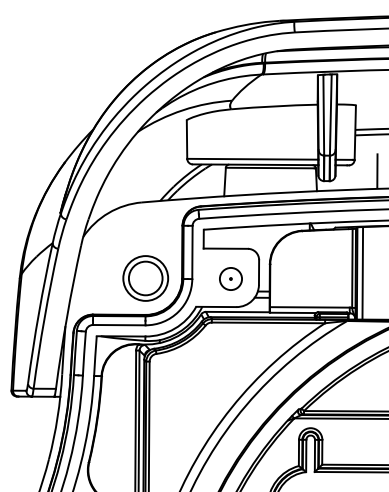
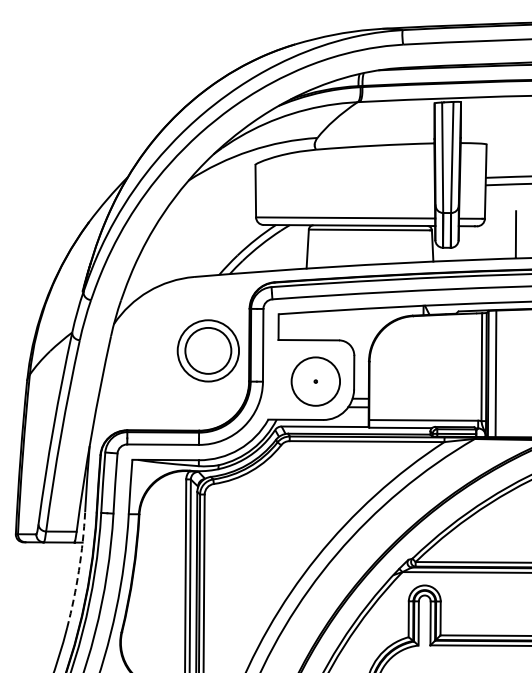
part: (145, 278) -> (207, 350), moved
circle: (230, 278) -> (315, 381), size x1.6
arc: (57, 417) -> (78, 570), solid -> dashed

